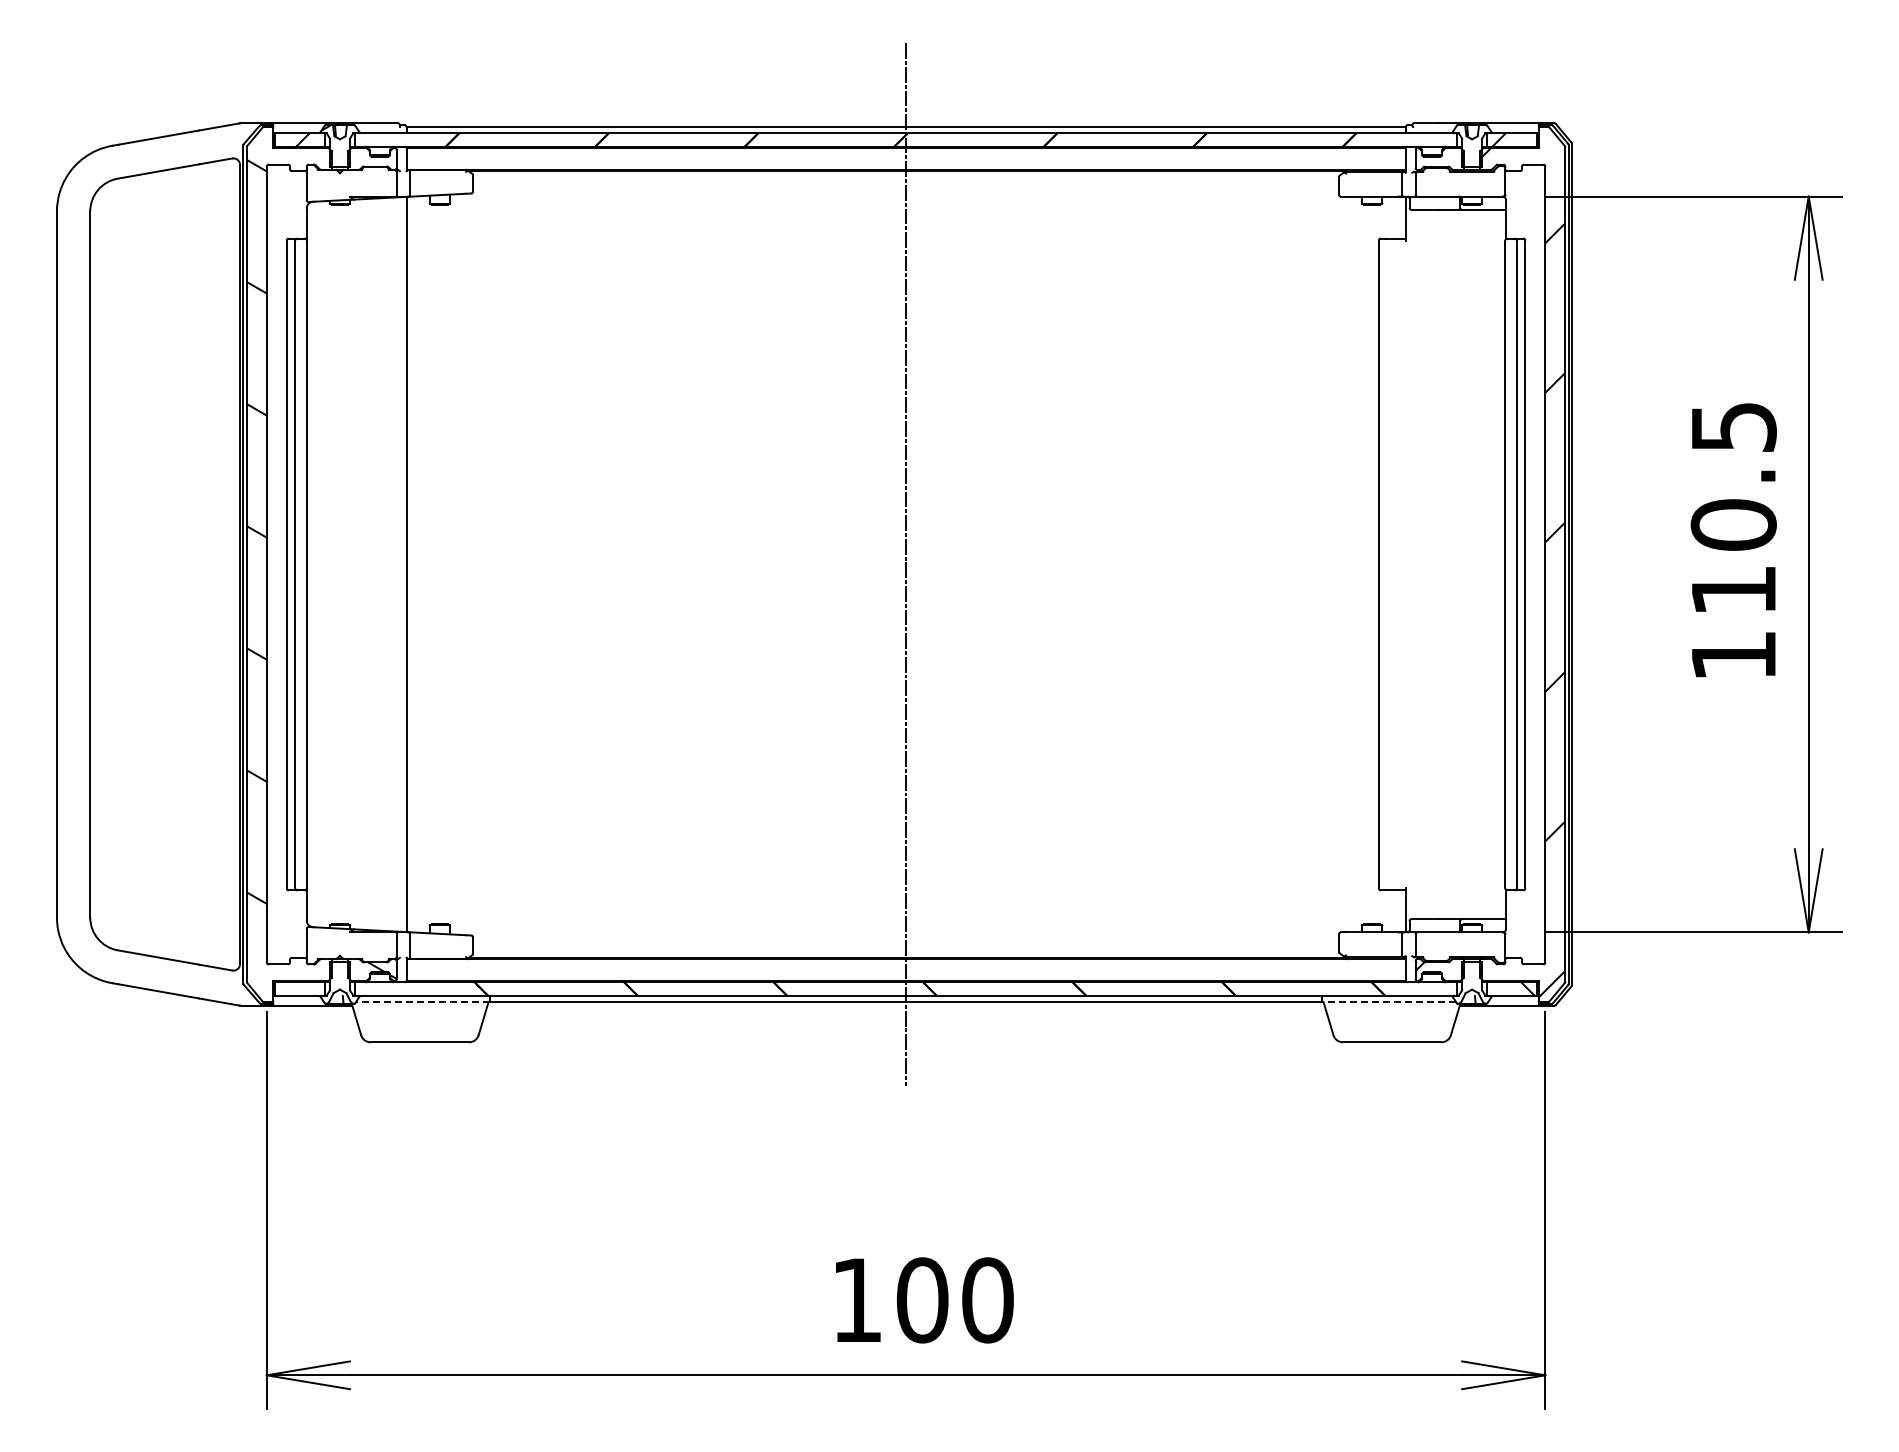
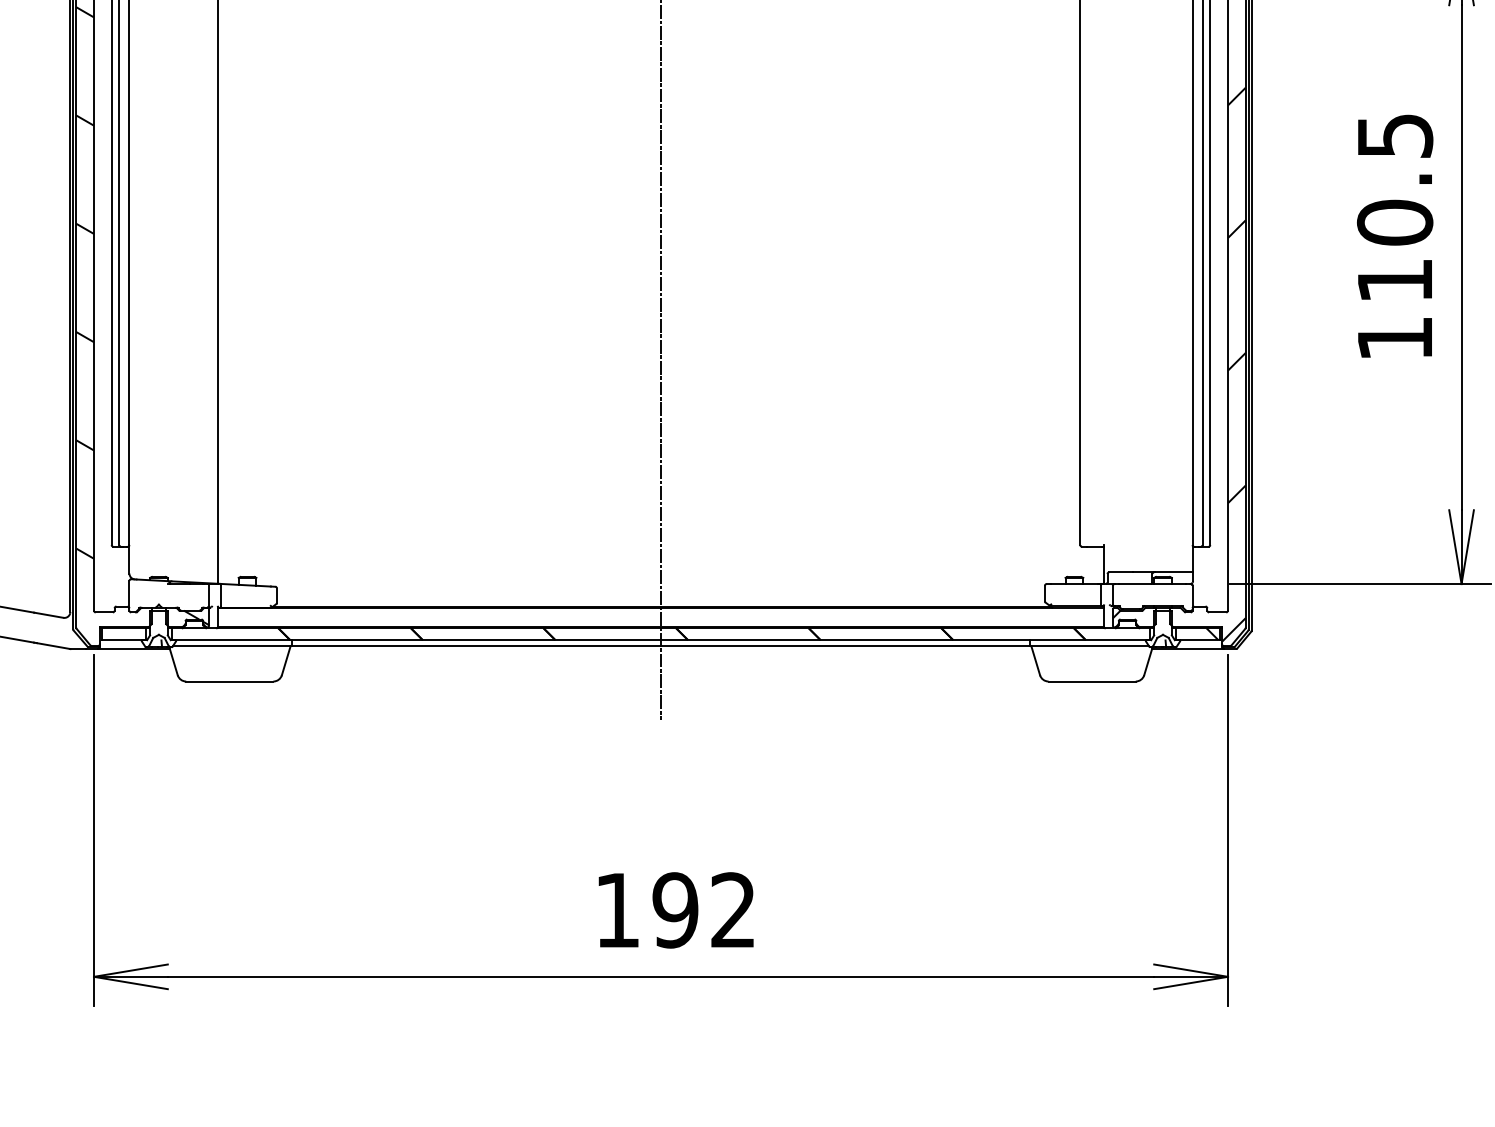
line: (422, 1002) -> (232, 646), dashed -> solid
line: (1389, 1002) -> (1089, 646), dashed -> solid
text: (954, 1300) -> (703, 910), 100 -> 192

